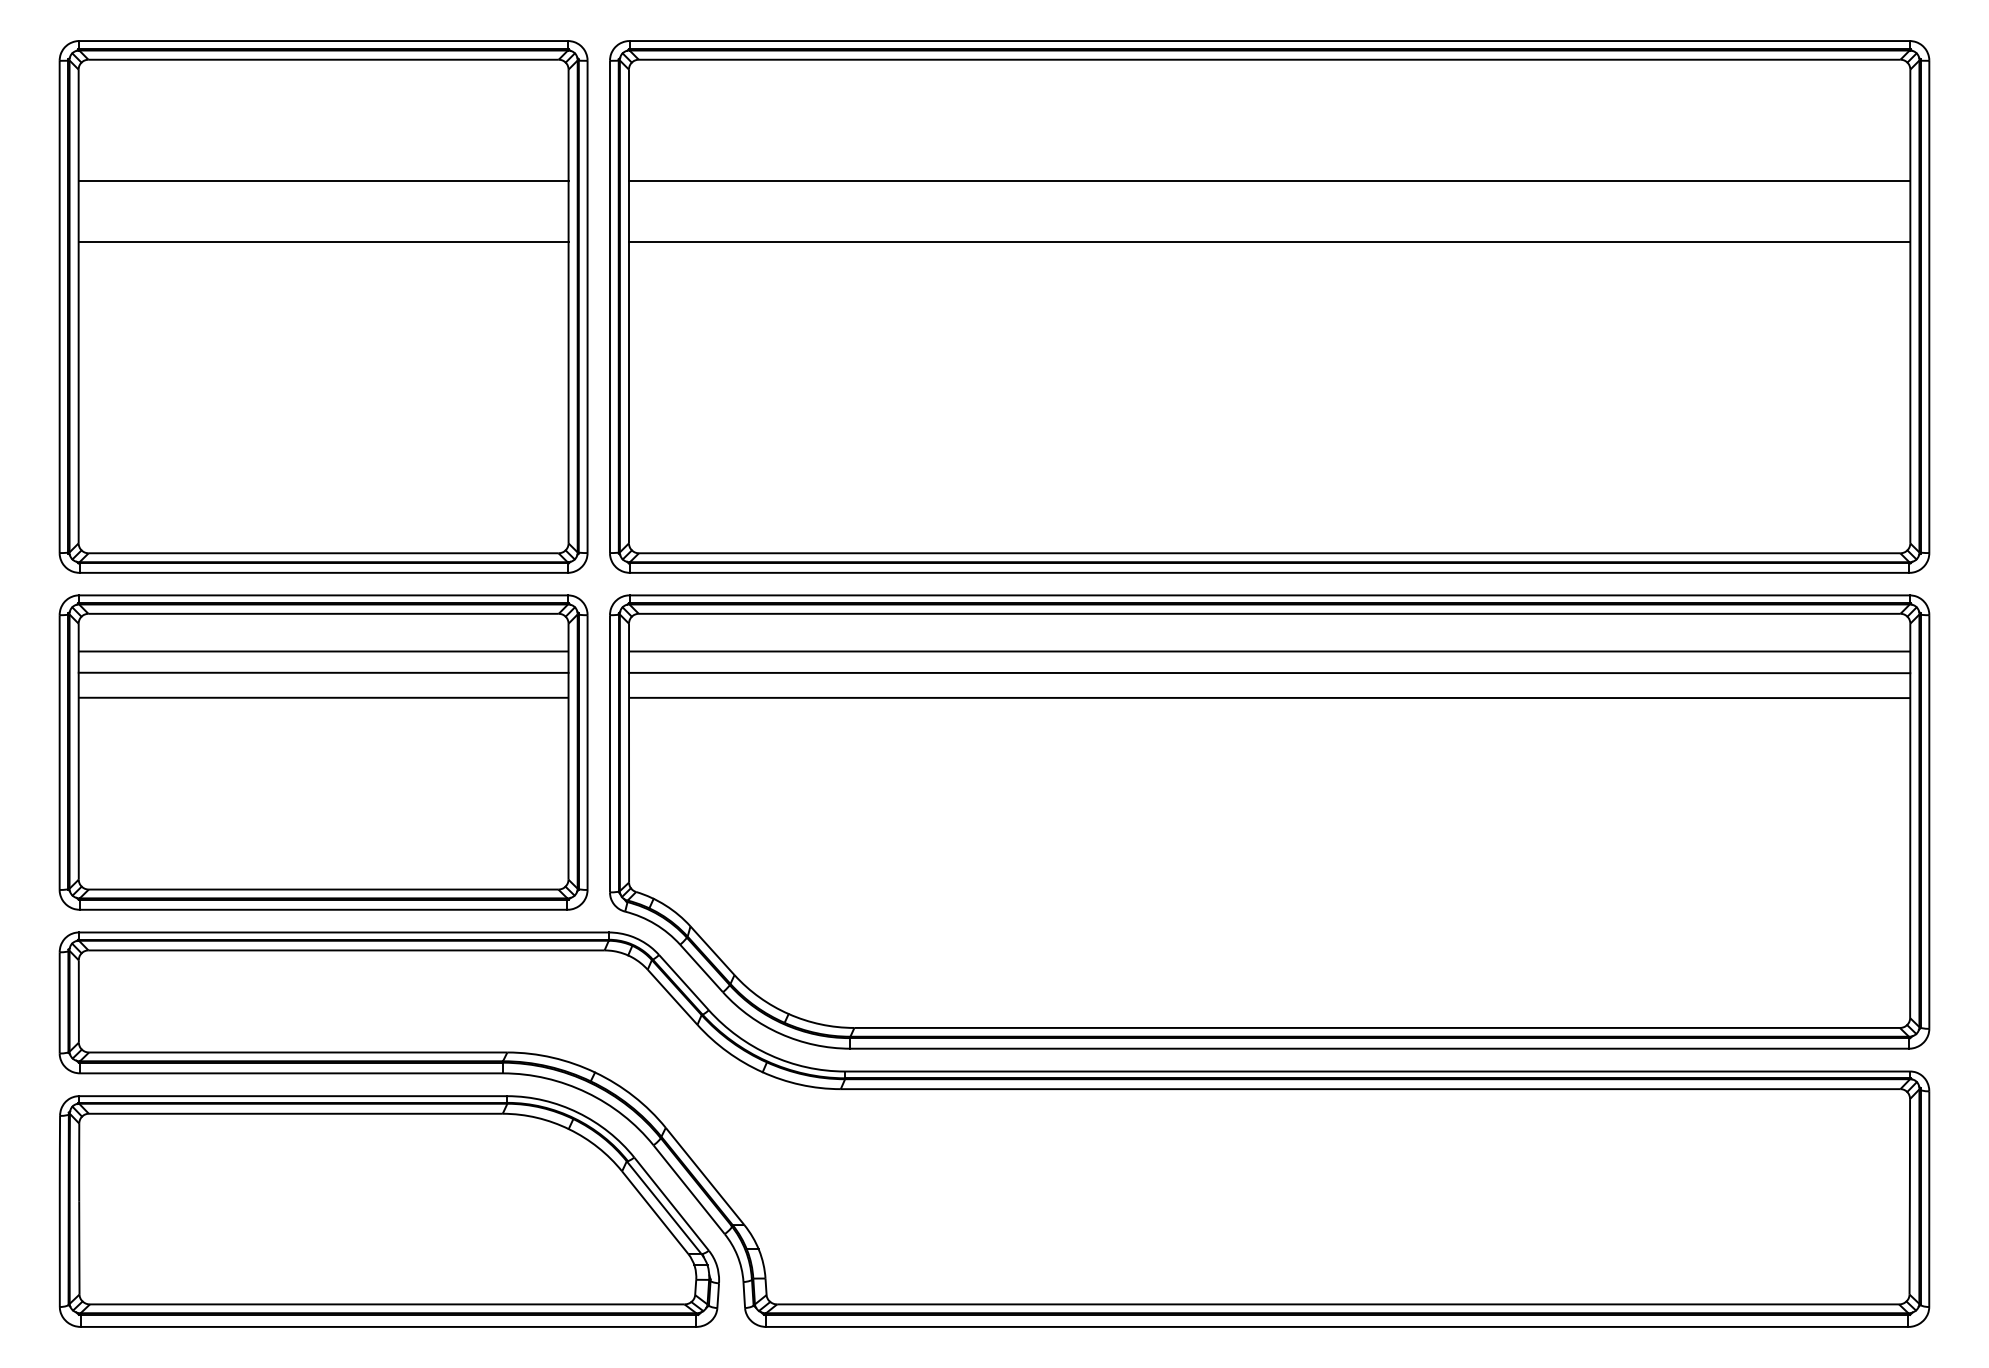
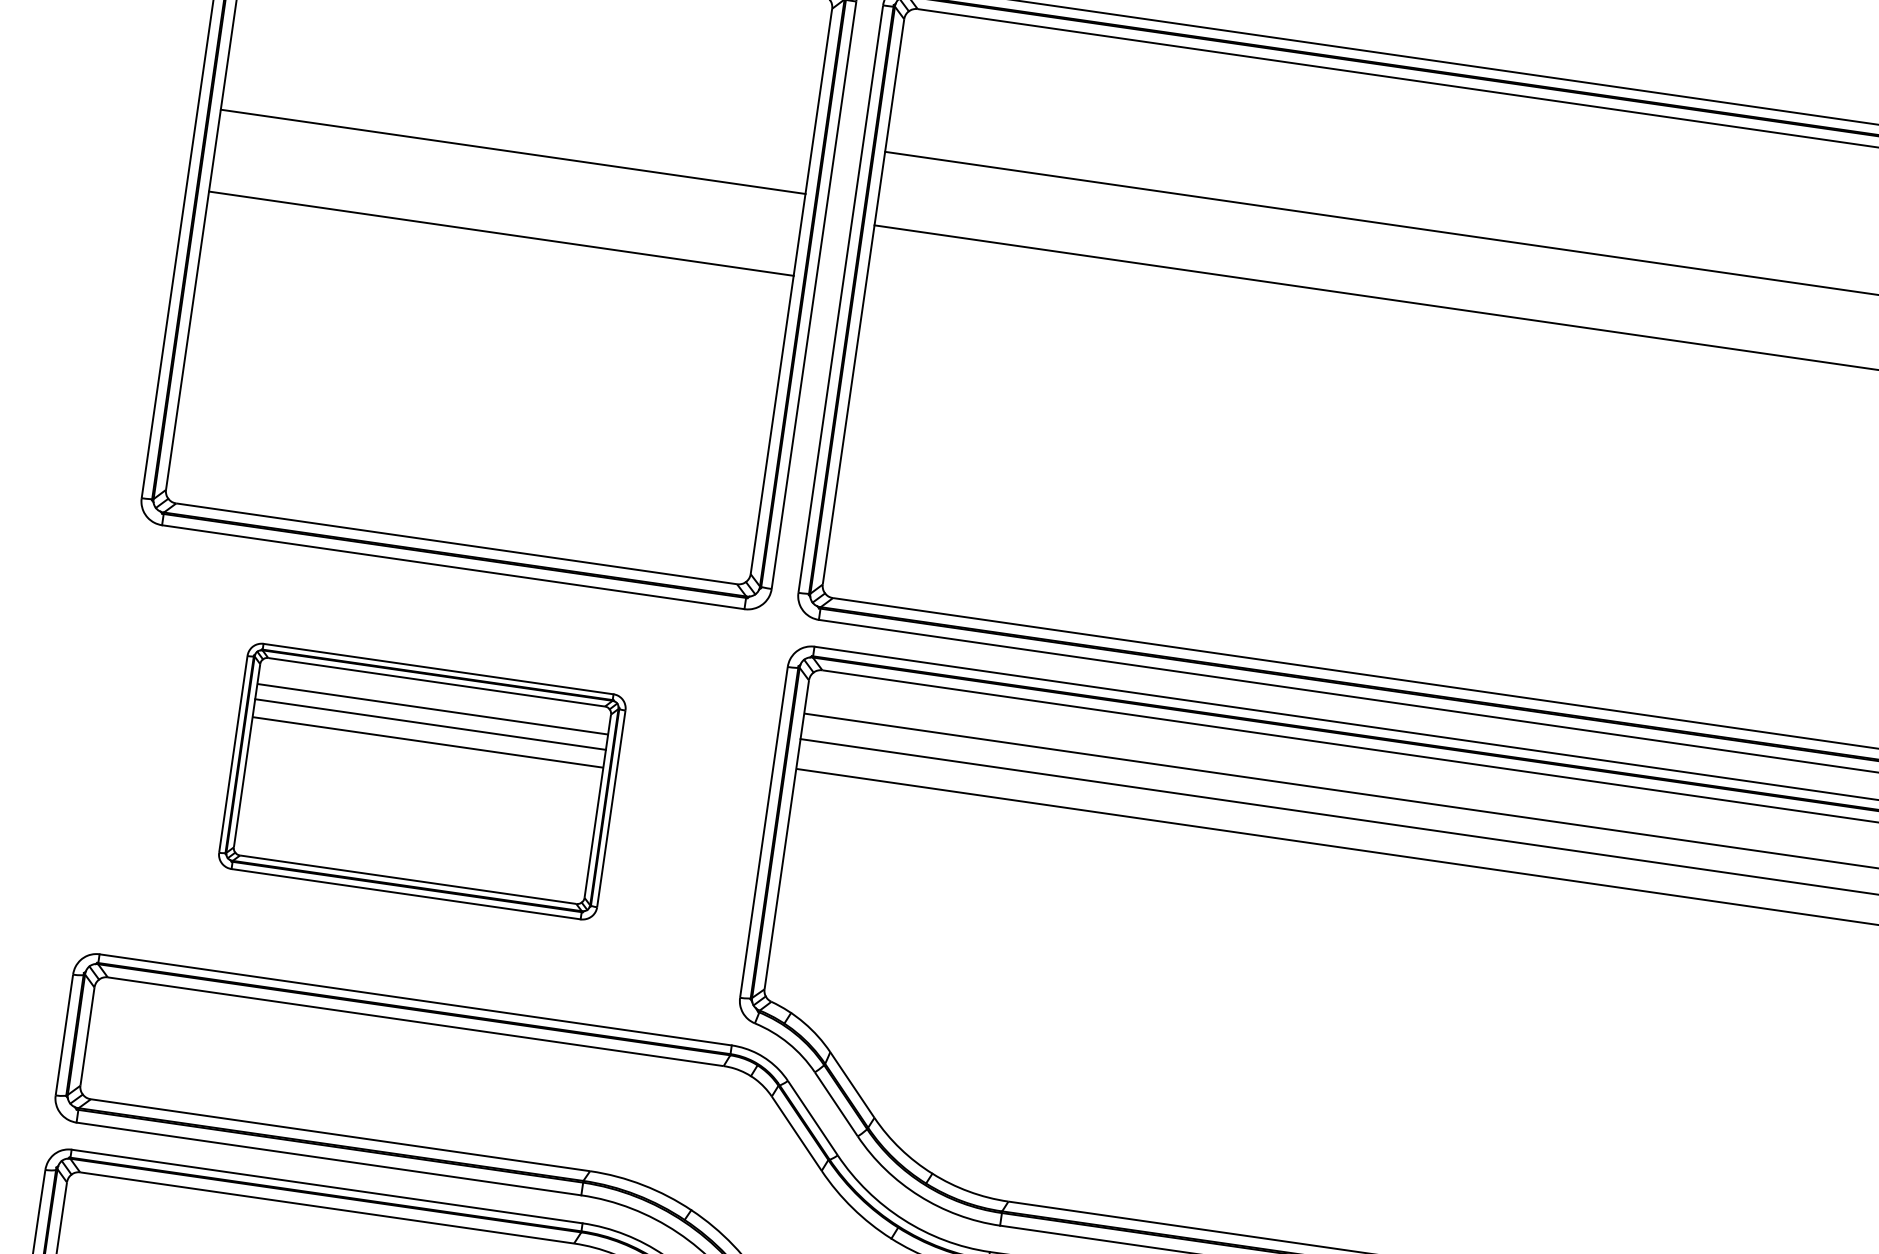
line: (323, 180) -> (513, 151), moved
line: (323, 242) -> (501, 233), moved
part: (323, 752) -> (422, 781), size x0.6

